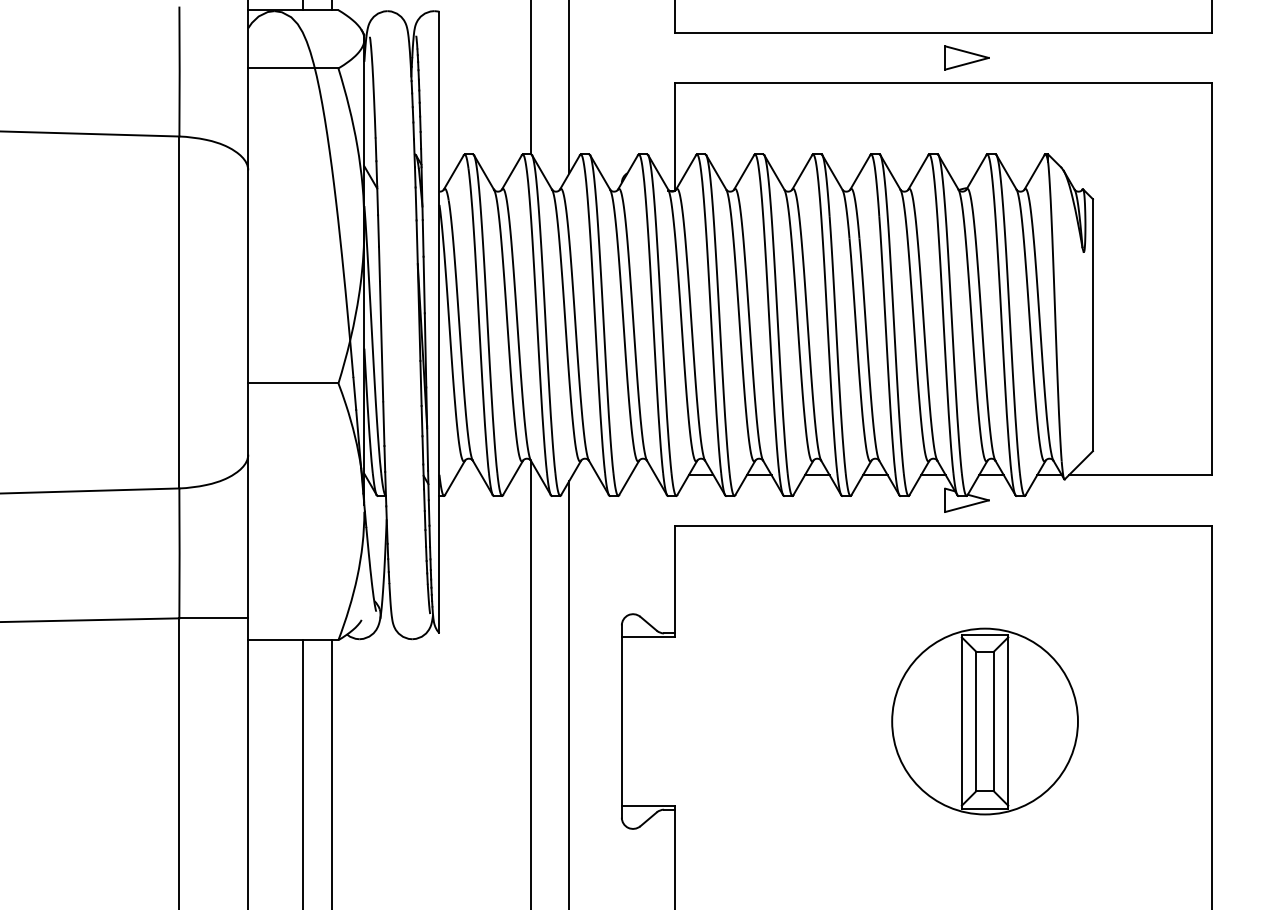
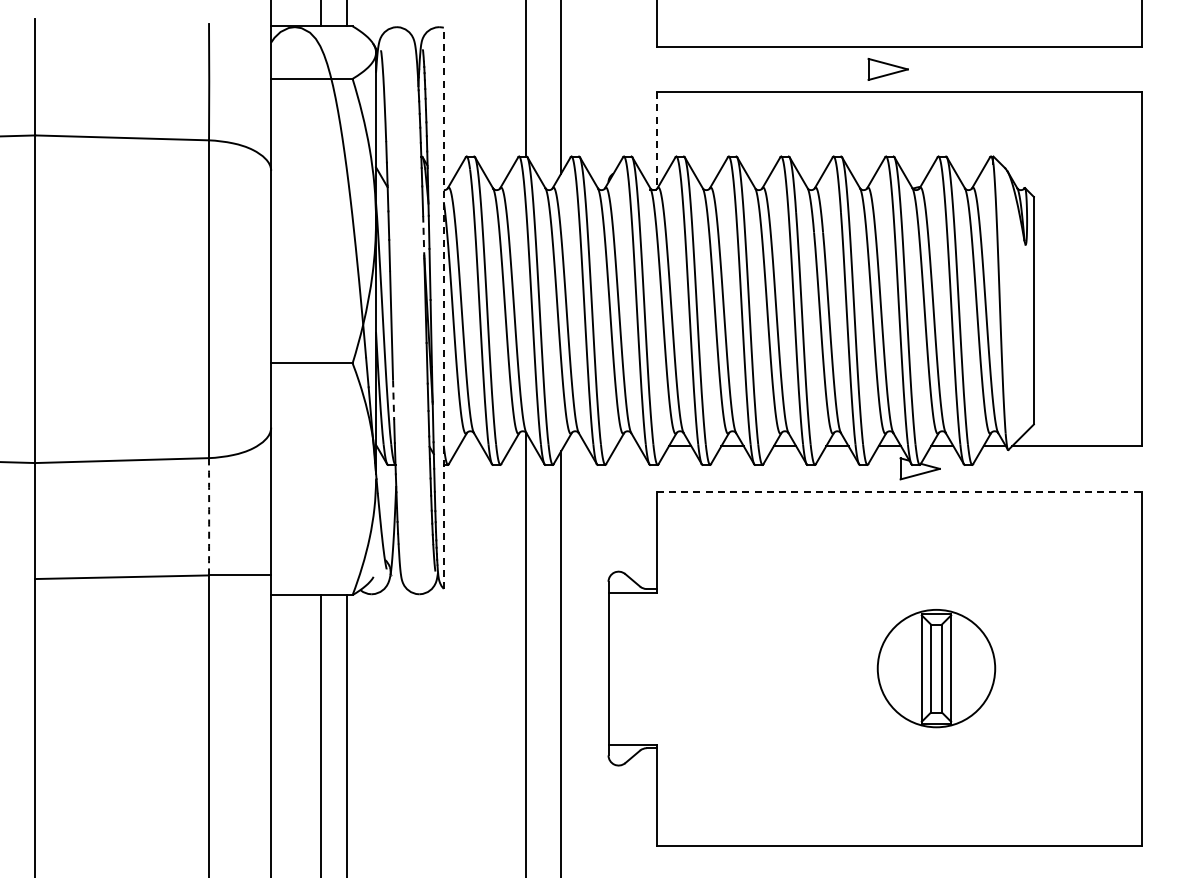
part: (966, 58) -> (887, 69), moved
line: (674, 137) -> (656, 141), solid -> dashed
line: (416, 244) -> (423, 237), solid -> dashed
line: (439, 322) -> (443, 308), solid -> dashed
line: (383, 424) -> (393, 400), solid -> dashed
line: (944, 525) -> (899, 491), solid -> dashed
arc: (179, 553) -> (209, 516), solid -> dashed
part: (985, 721) -> (936, 668), size x0.7

